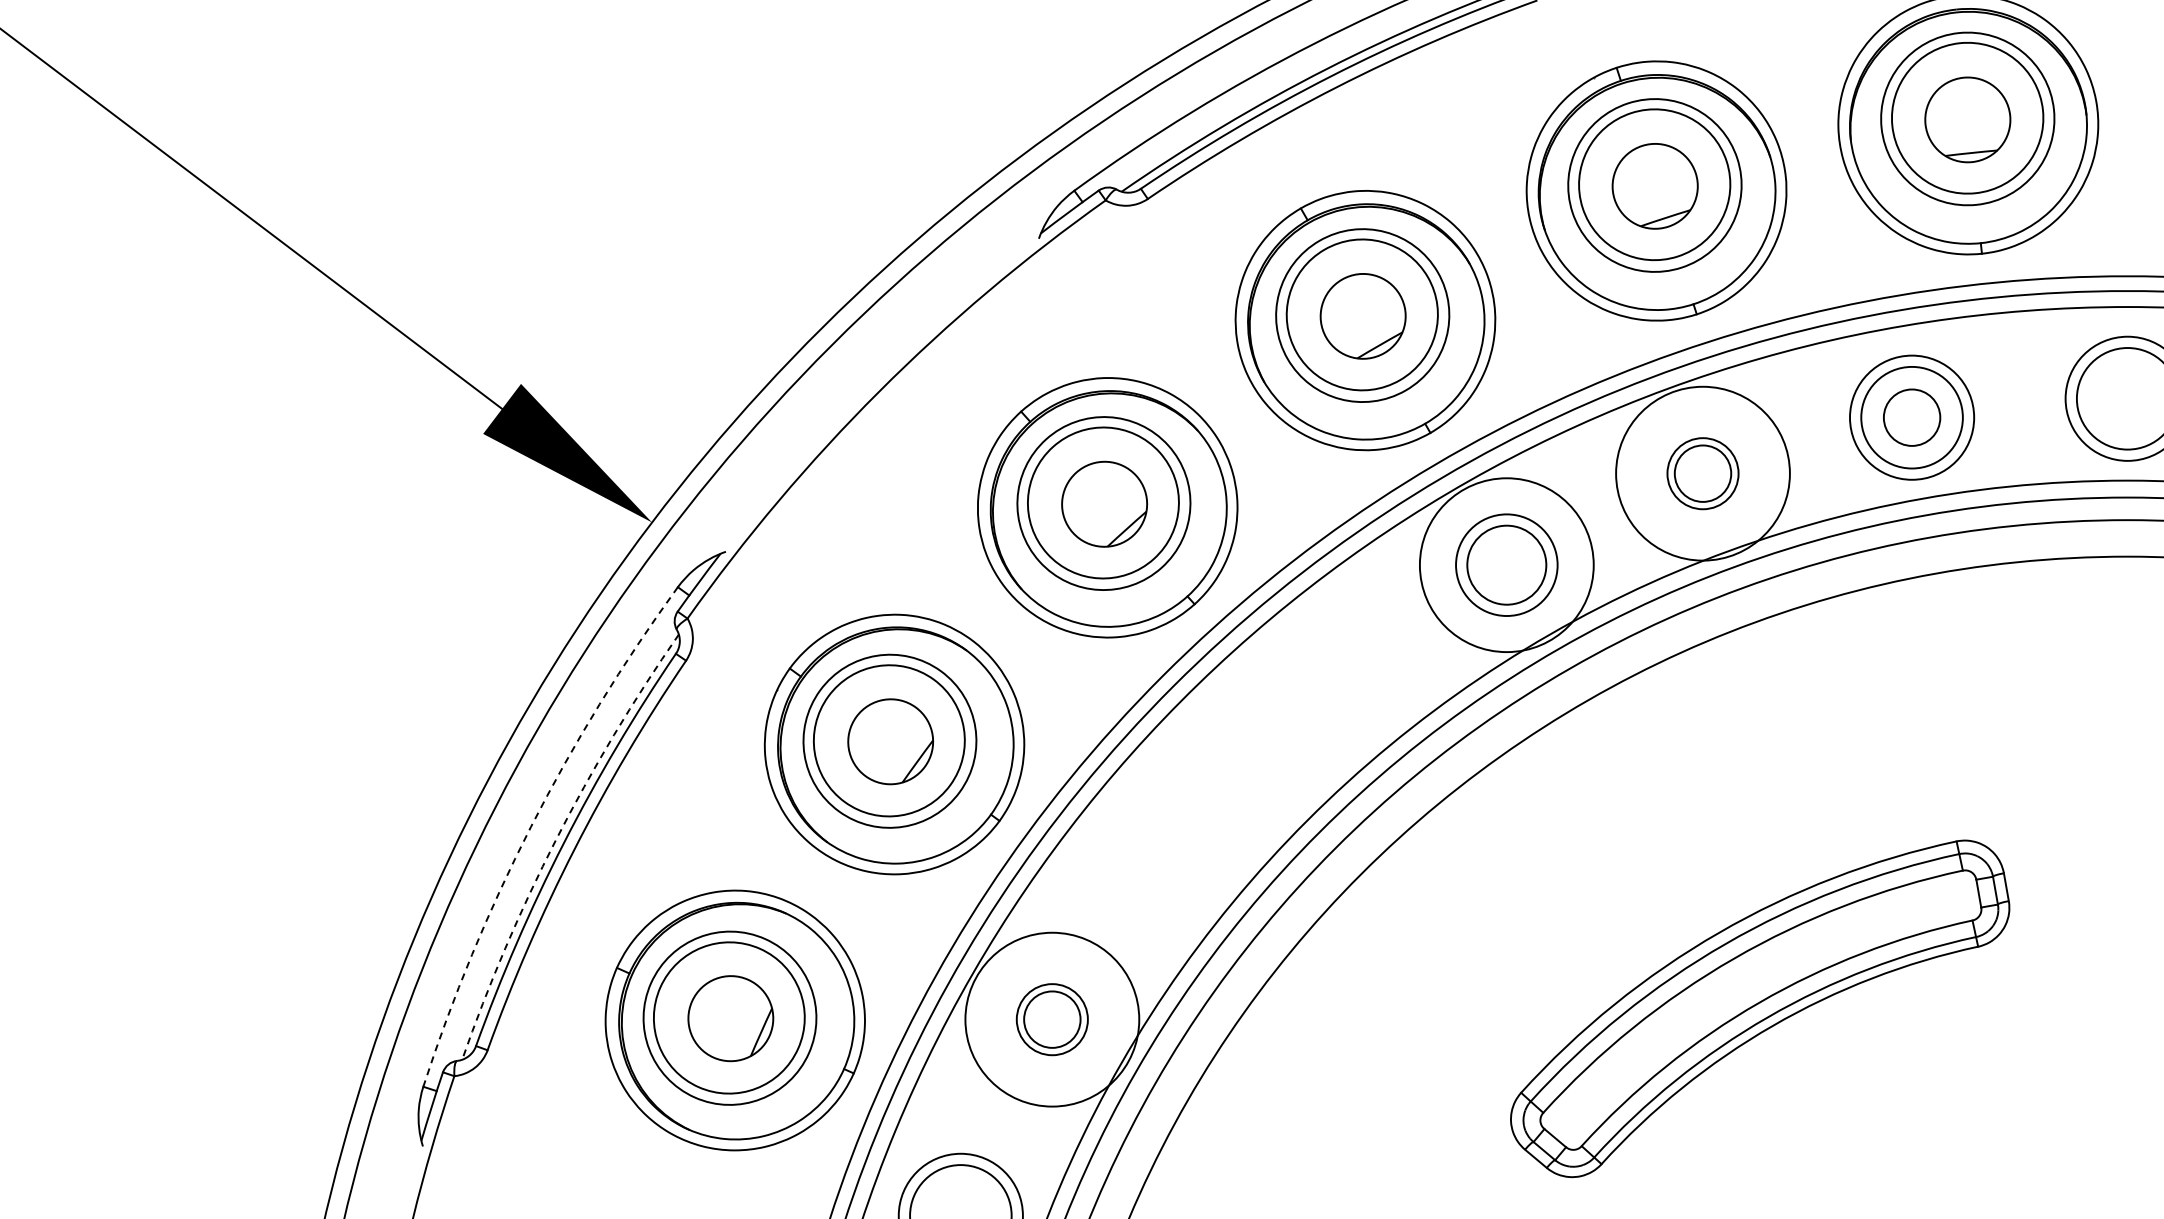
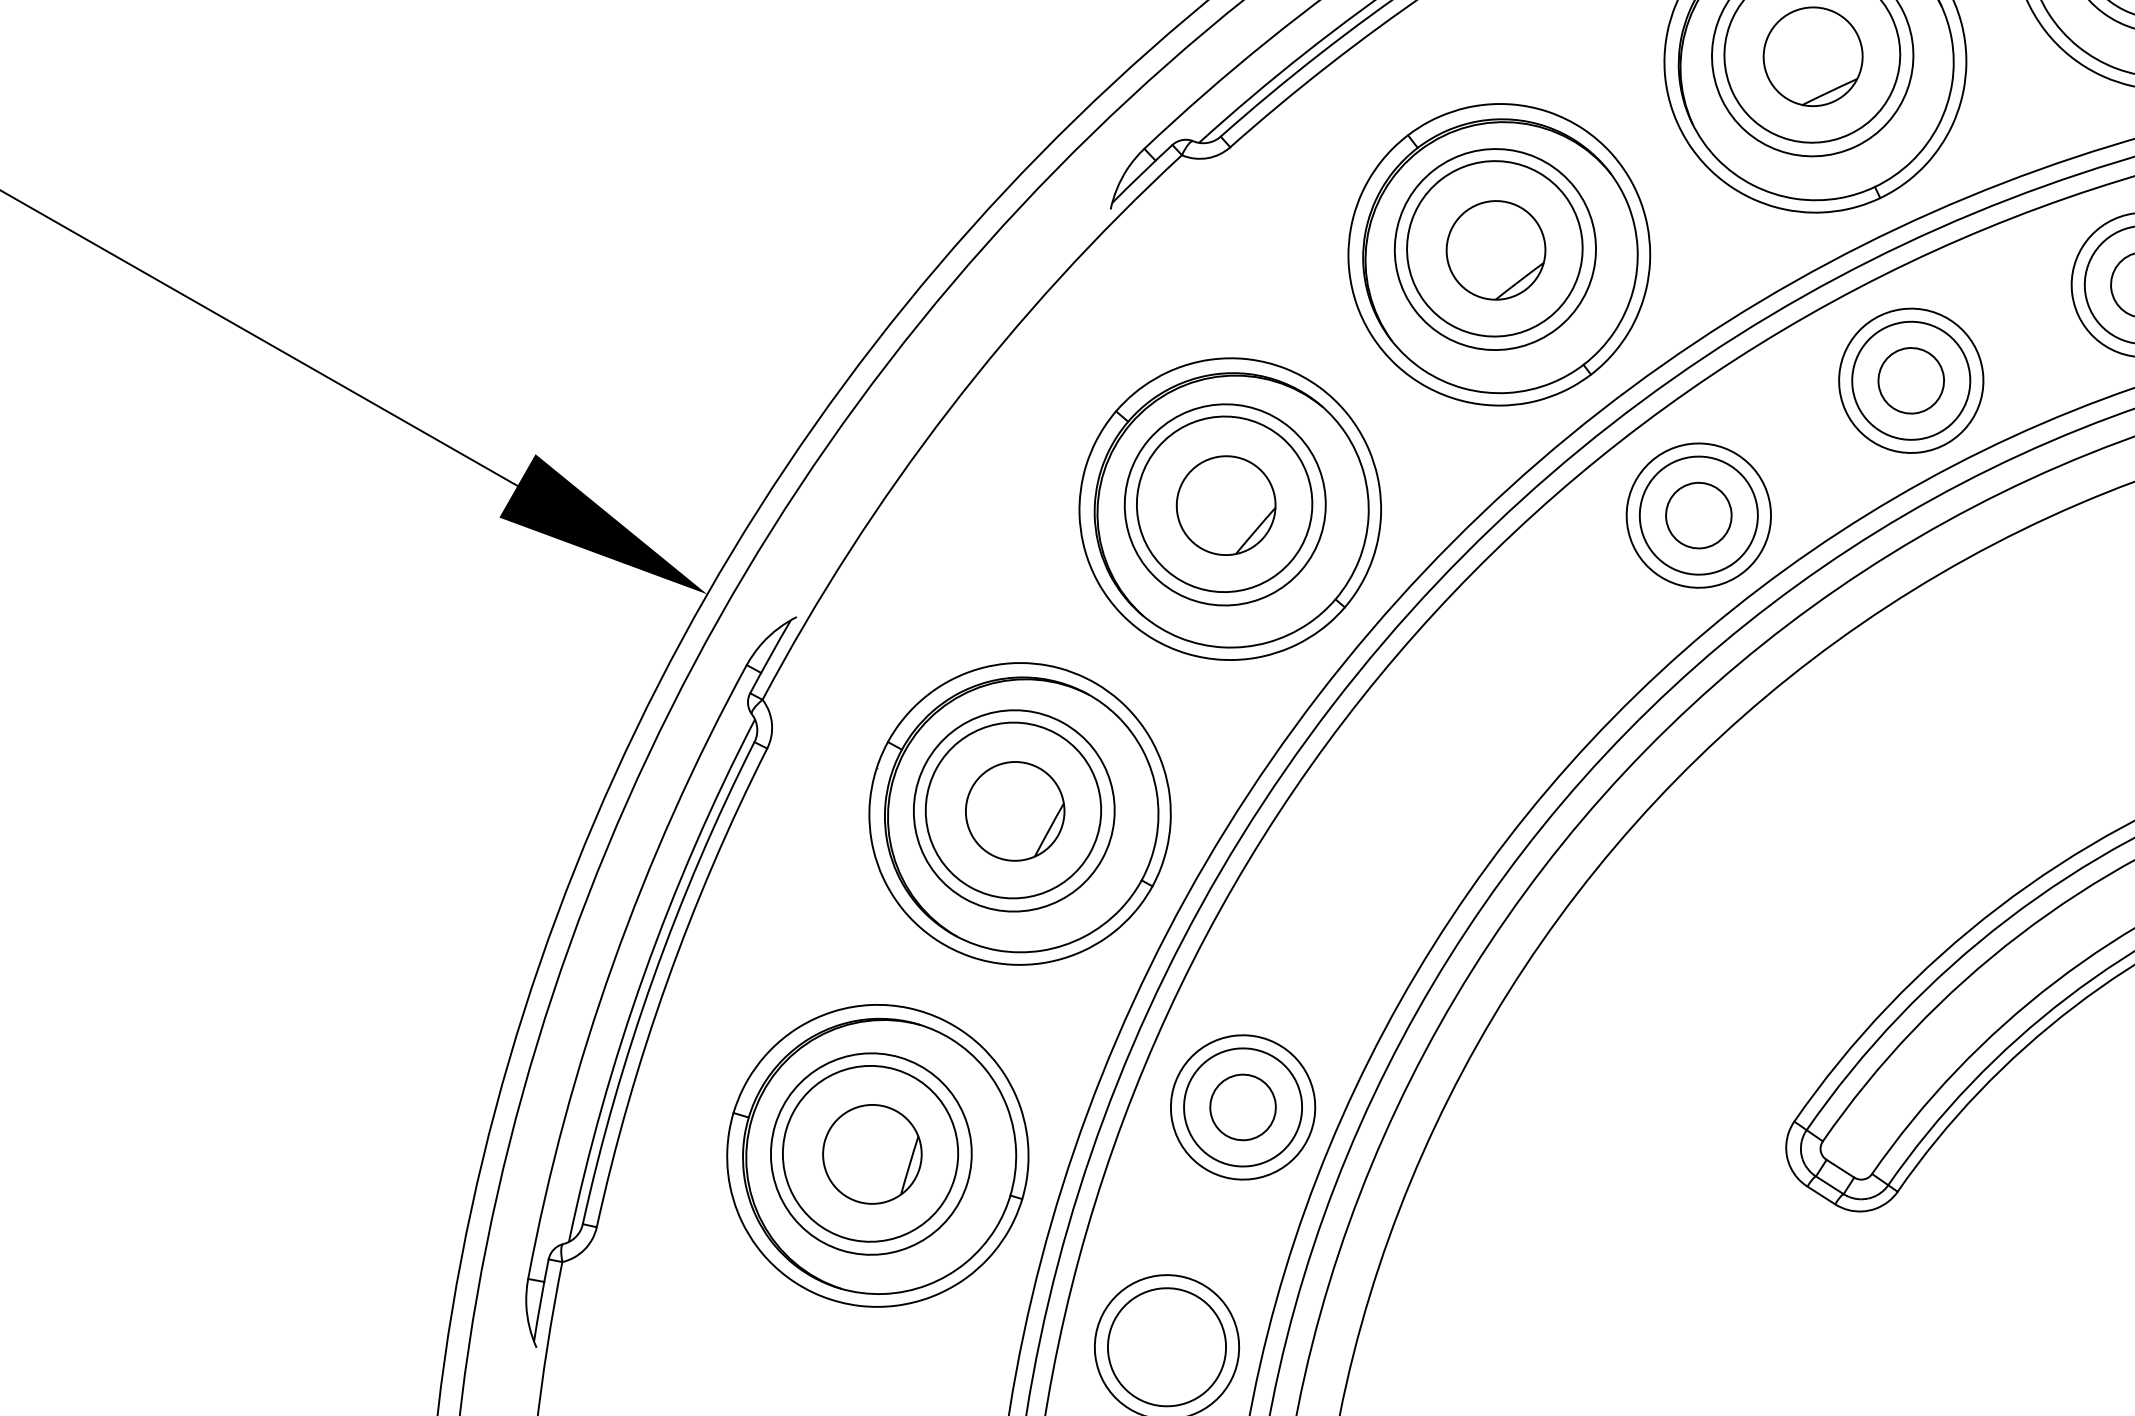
circle: (1702, 473) -> (1910, 380), size x0.71
circle: (1702, 473) -> (1910, 380), size x1.43
circle: (1506, 564) -> (1698, 514), size x0.71
circle: (1506, 565) -> (1698, 516), size x0.71
arc: (530, 826) -> (612, 962), dashed -> solid
arc: (556, 839) -> (644, 974), dashed -> solid
circle: (1052, 1019) -> (1243, 1107), size x0.71
circle: (1052, 1019) -> (1243, 1107), size x1.43

